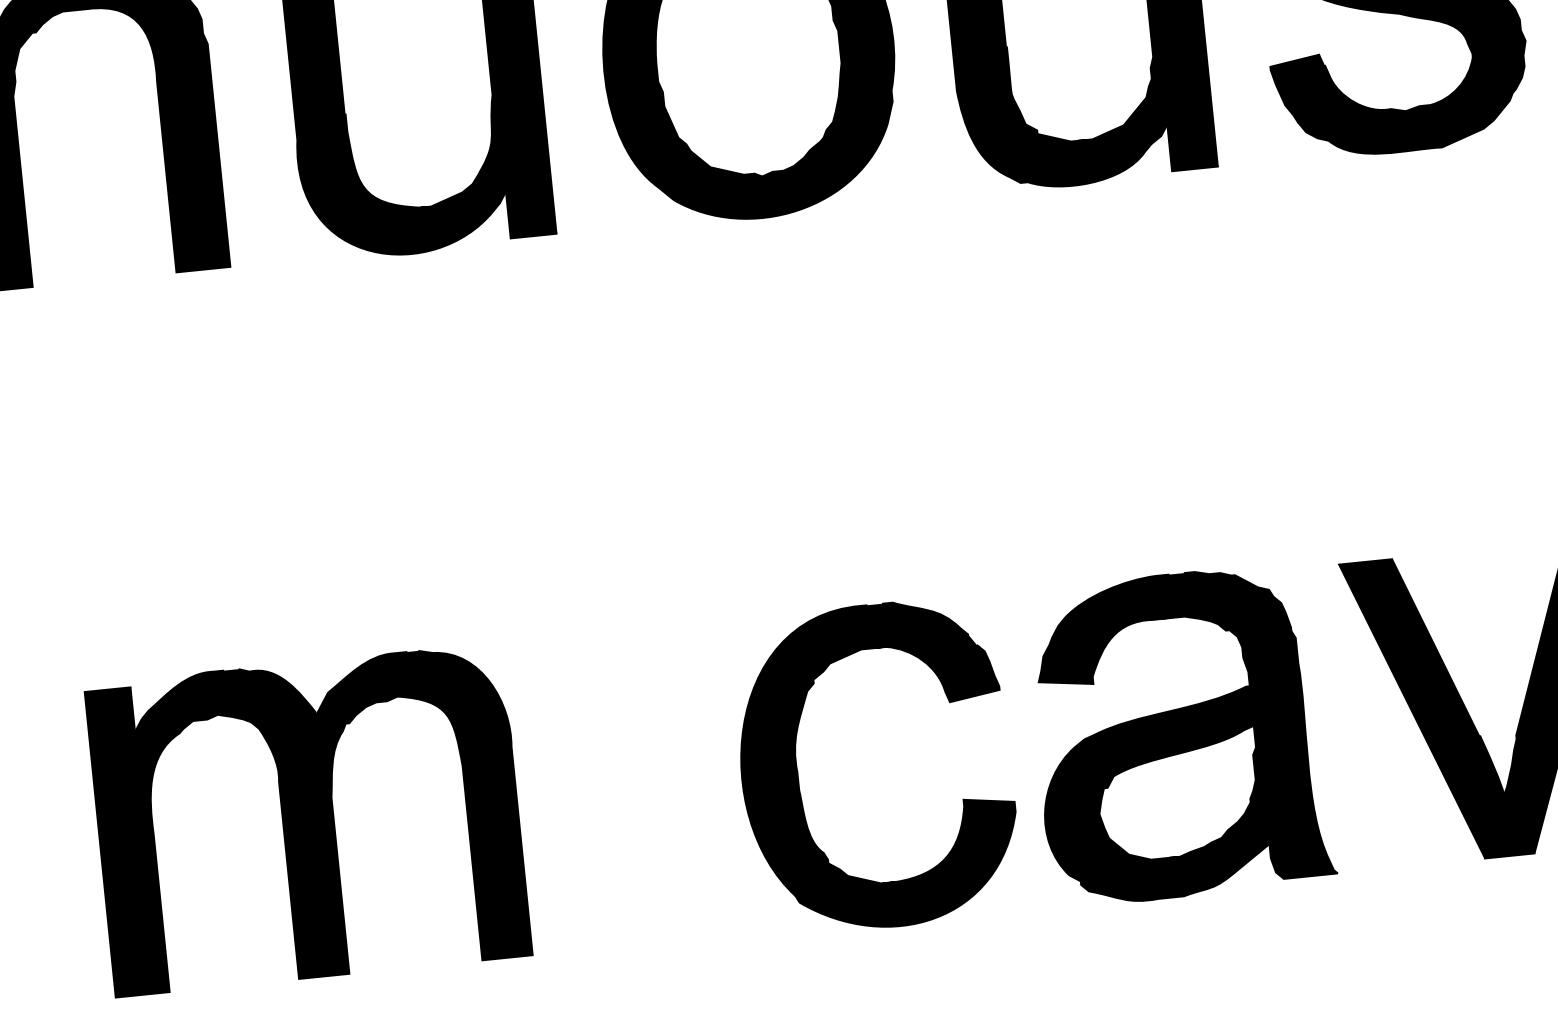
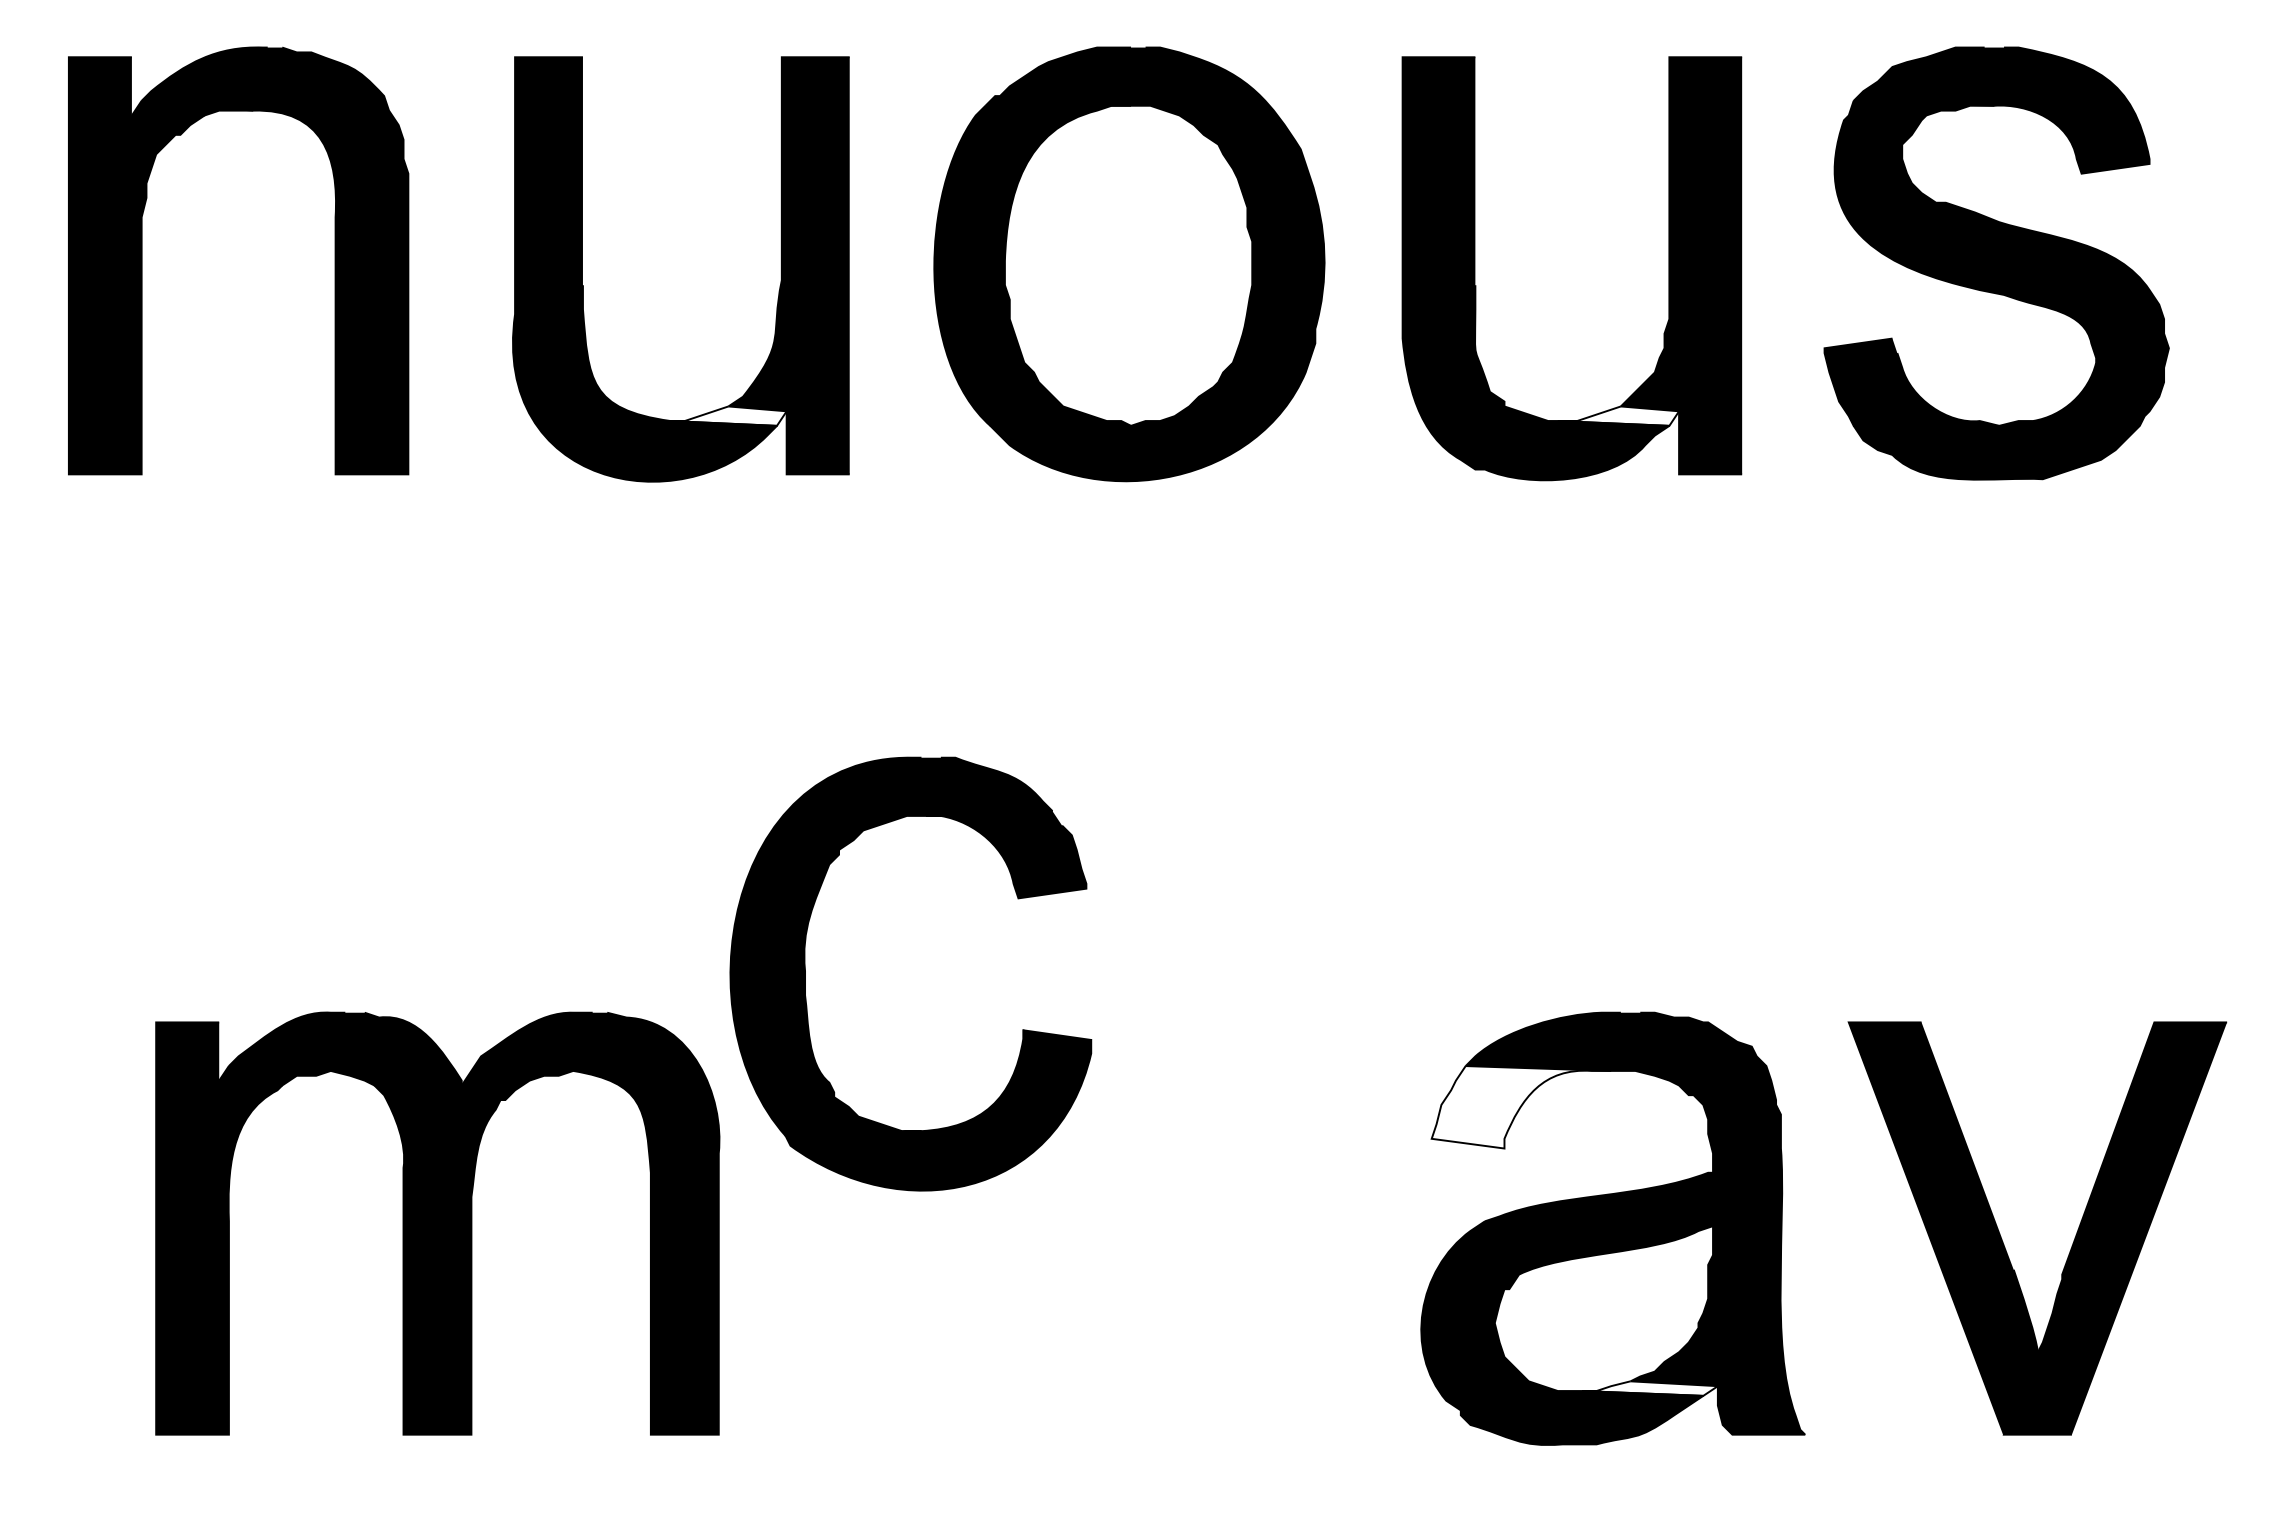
fill: (1122, 132) -> (1618, 415), removed
fill: (463, 199) -> (728, 415), removed
fill: (1102, 652) -> (1521, 1107), removed
part: (797, 773) -> (805, 973), moved
fill: (1218, 850) -> (1649, 1388), removed

